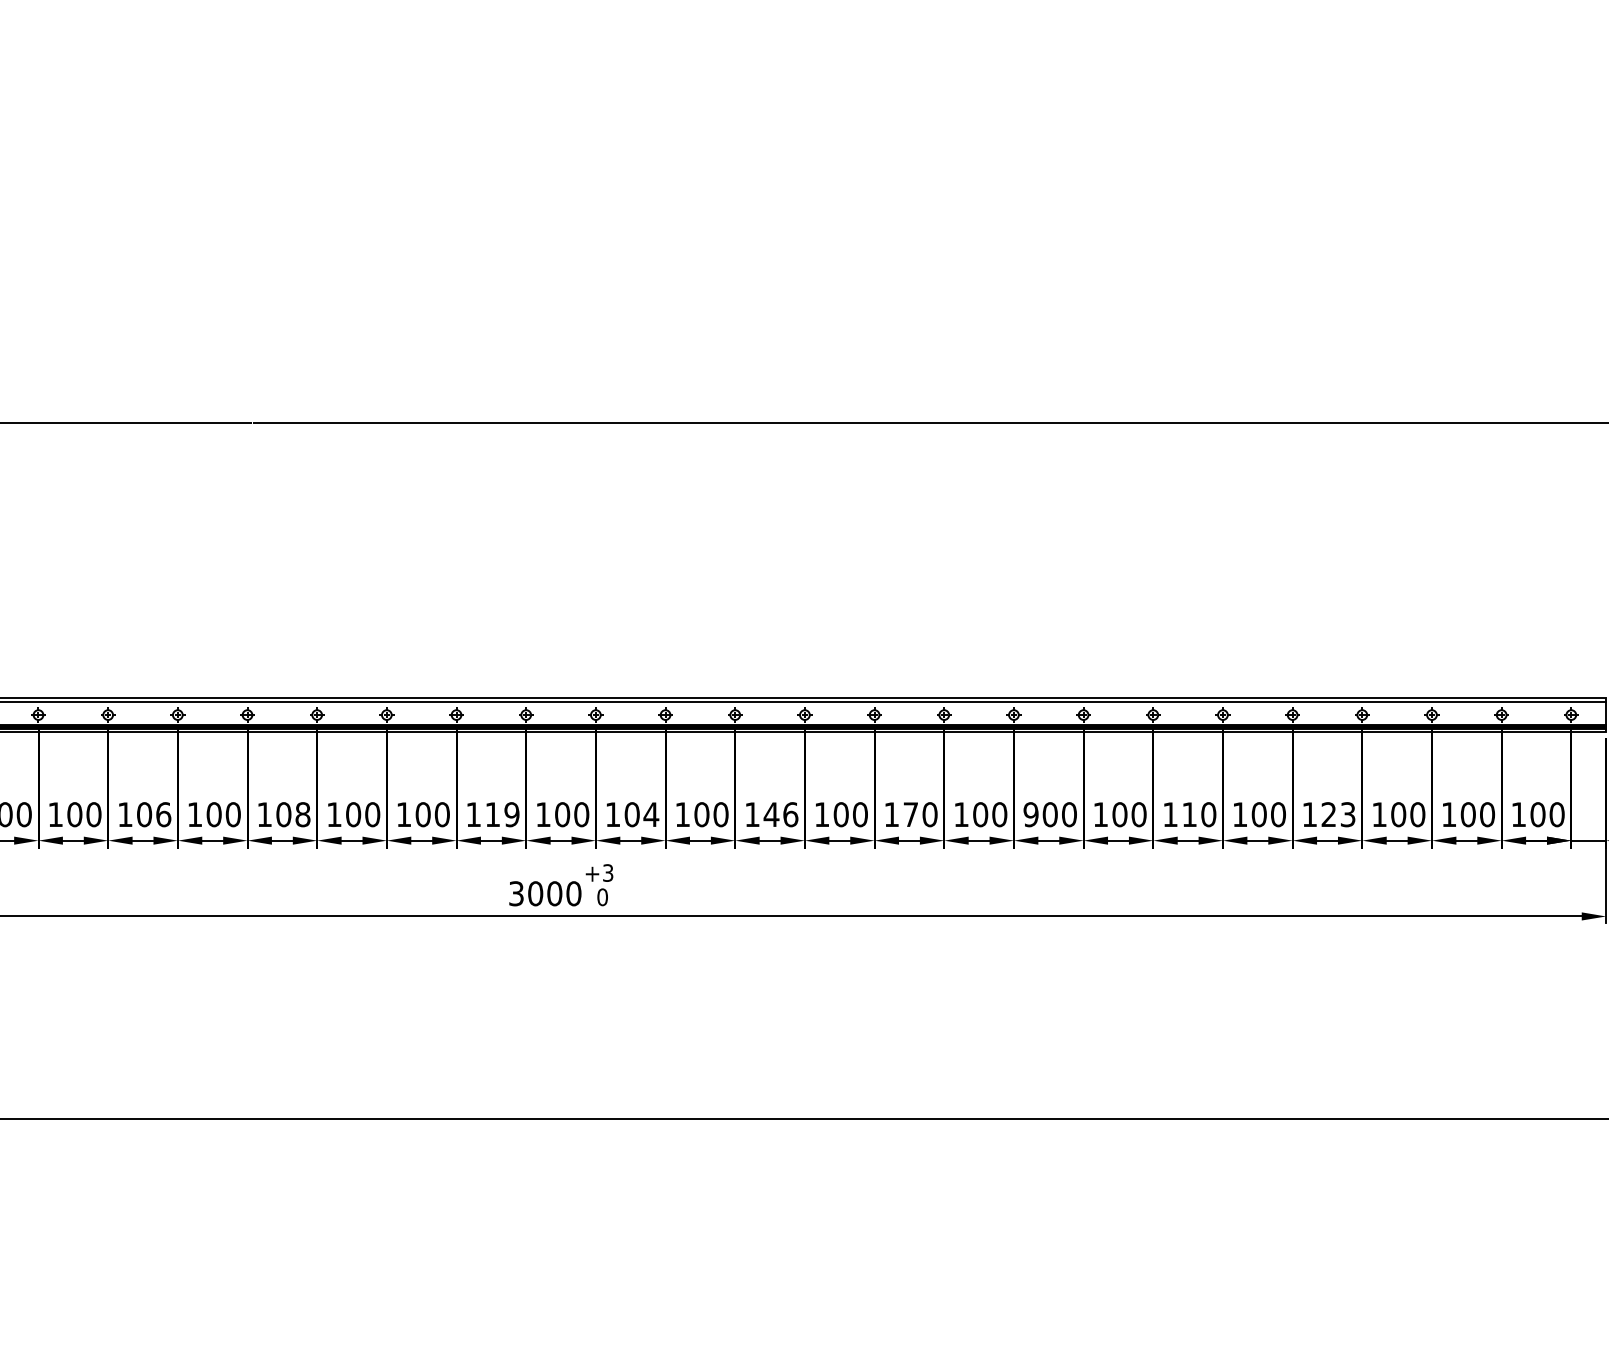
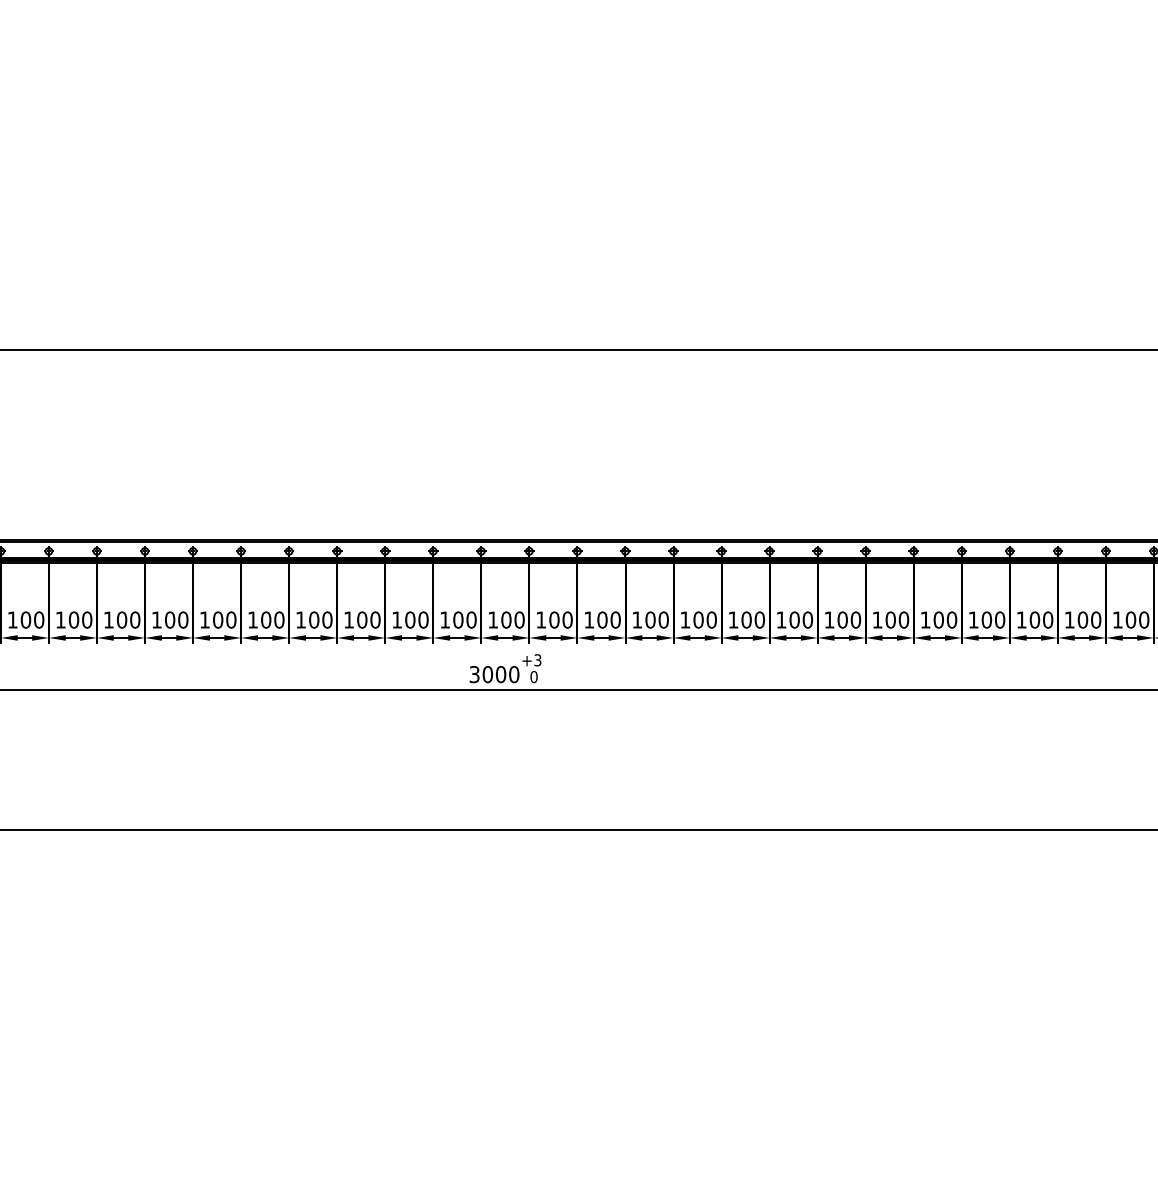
text: (163, 813) -> (231, 619), 106 -> 100
text: (303, 813) -> (327, 619), 108 -> 100
text: (501, 813) -> (464, 619), 119 -> 100
text: (651, 813) -> (567, 619), 104 -> 100
text: (780, 813) -> (656, 619), 146 -> 100
text: (910, 813) -> (746, 619), 170 -> 100
text: (1031, 813) -> (829, 619), 900 -> 100
text: (1189, 813) -> (938, 619), 110 -> 100
text: (1338, 813) -> (1041, 619), 123 -> 100

